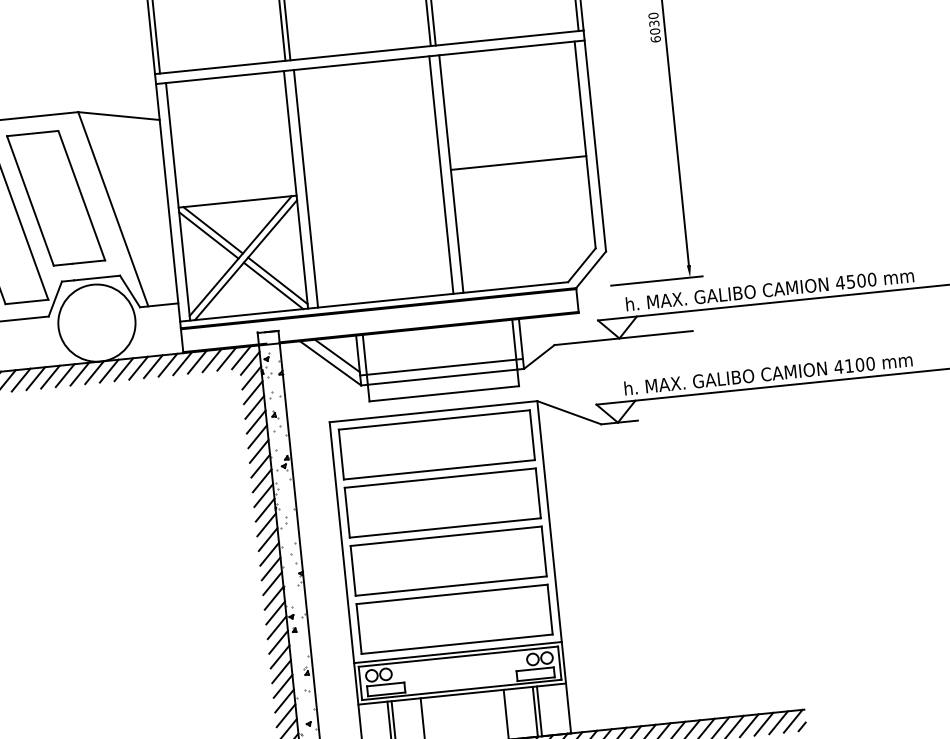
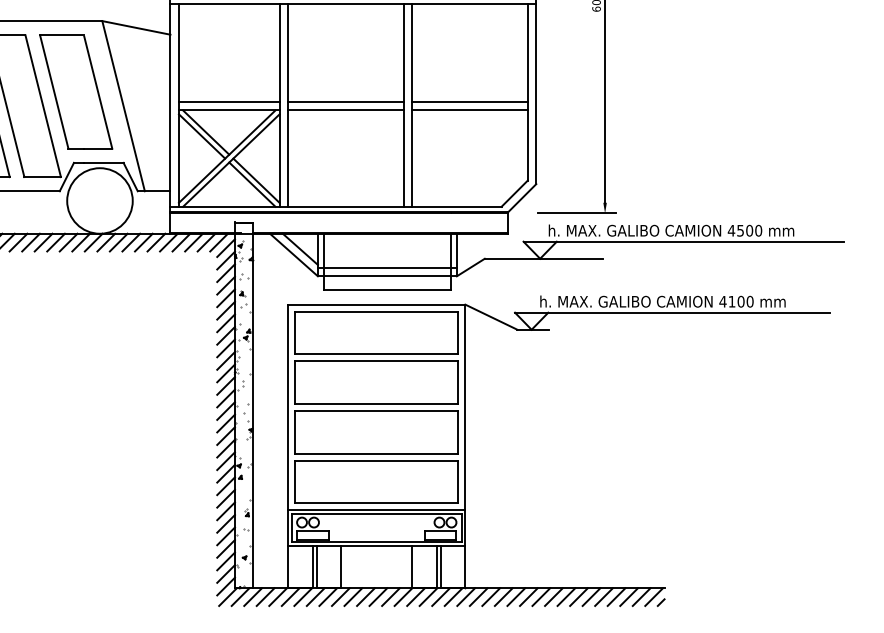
line: (519, 173) -> (469, 110), added
line: (372, 177) -> (345, 101), added
line: (373, 187) -> (345, 110), added
line: (235, 191) -> (228, 101), added

